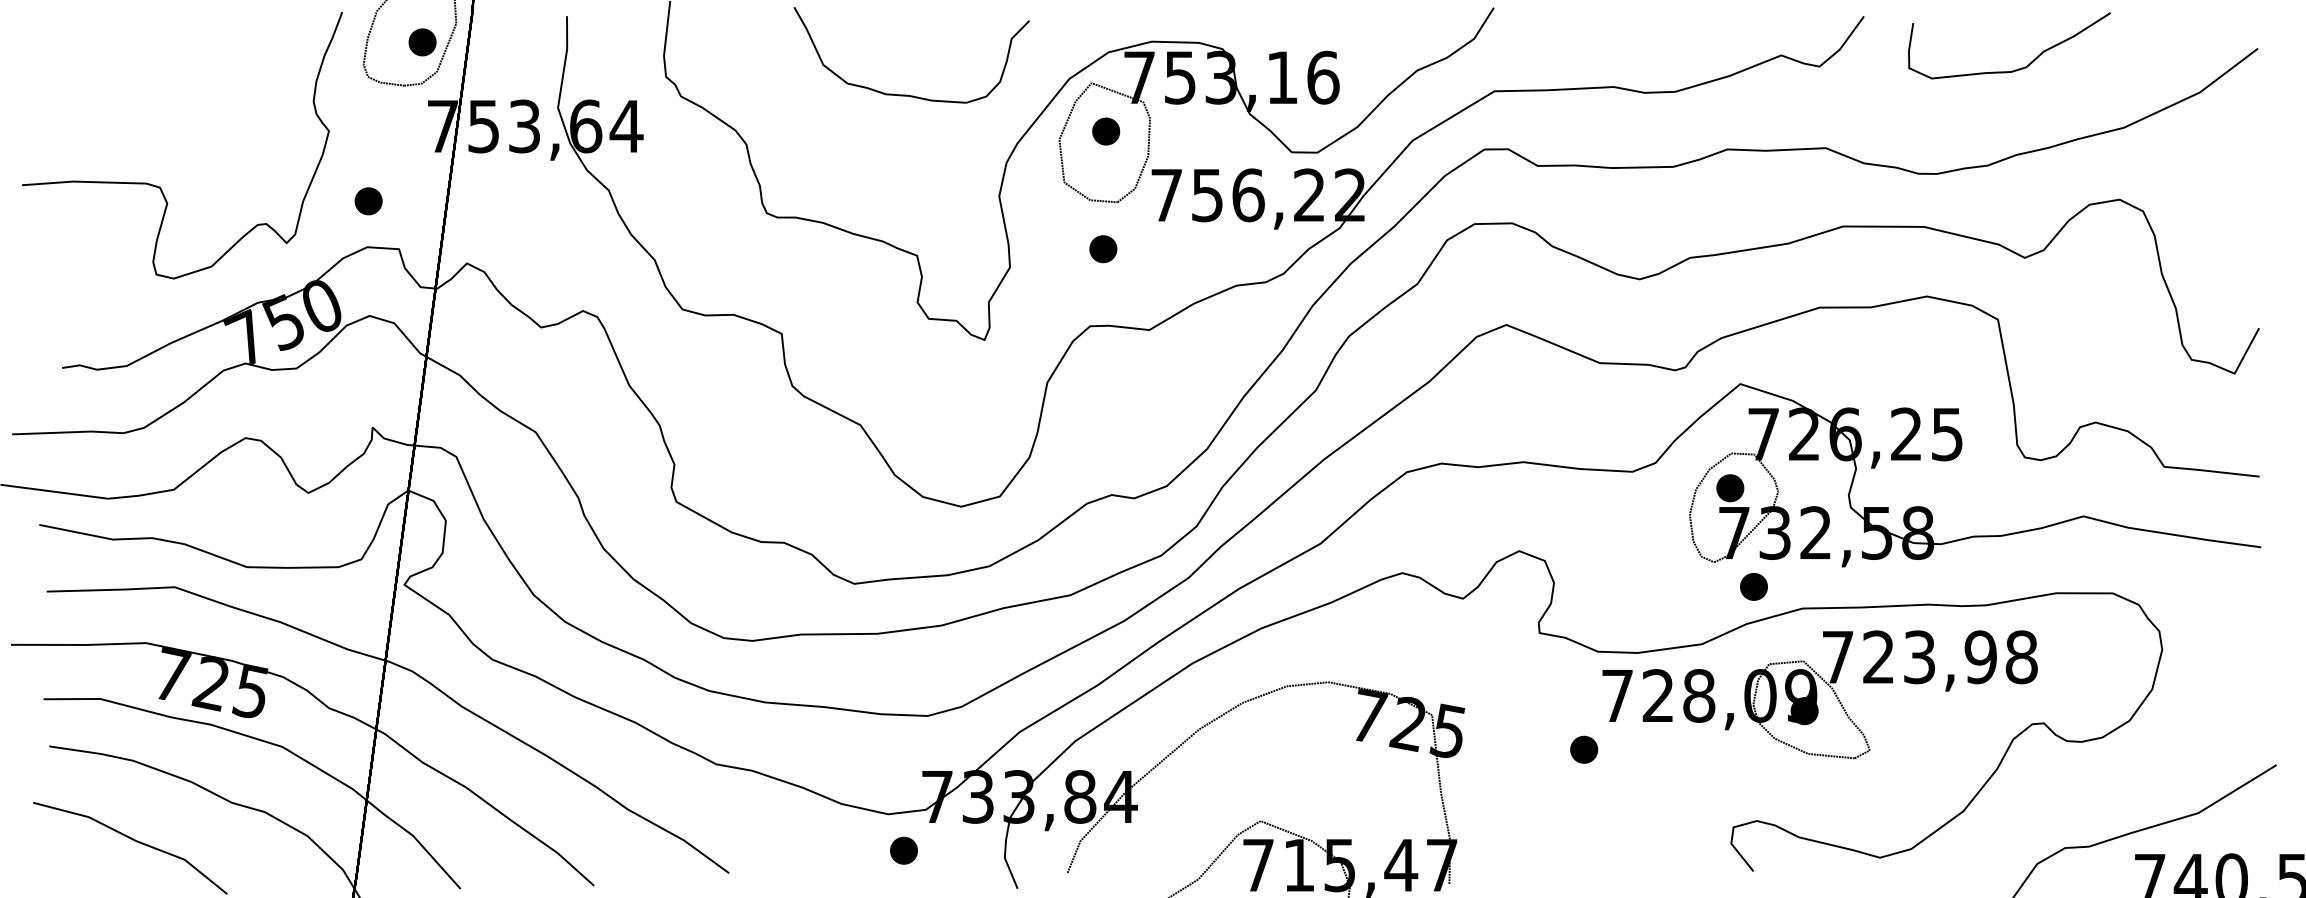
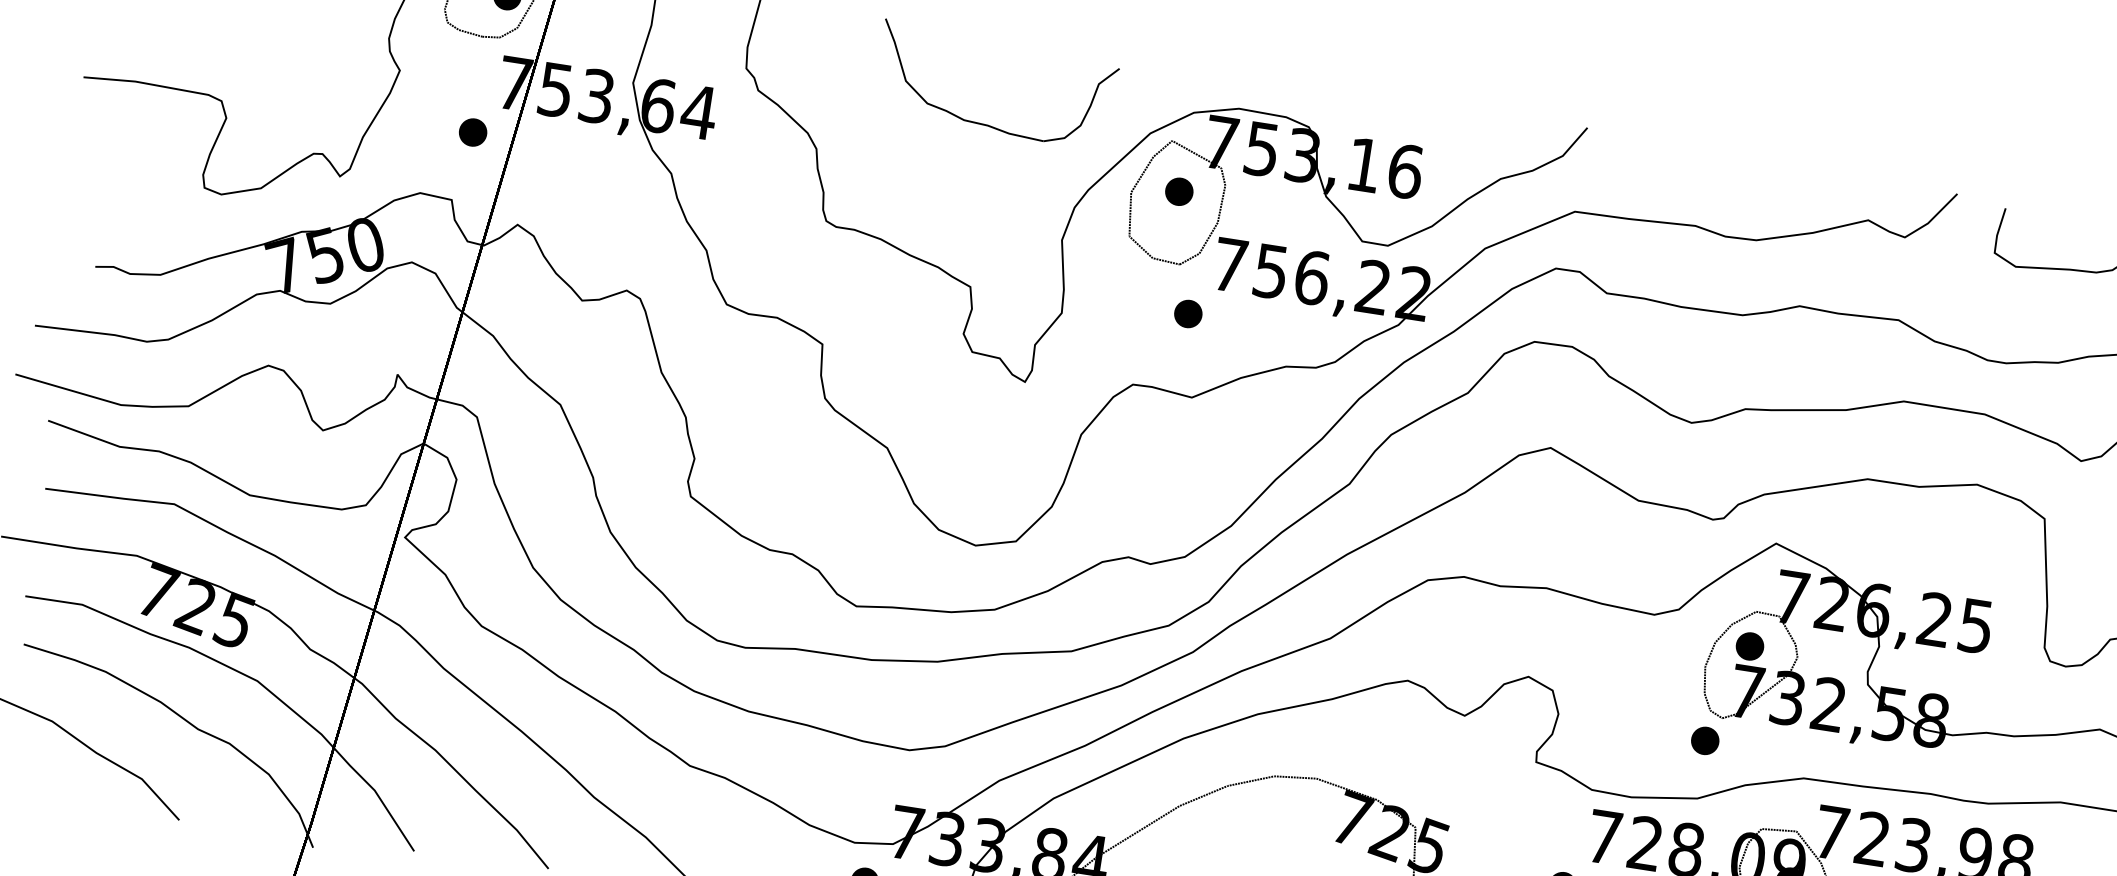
part: (368, 201) -> (472, 132), moved
part: (1103, 249) -> (1188, 314), moved
part: (1753, 586) -> (1704, 740), moved

